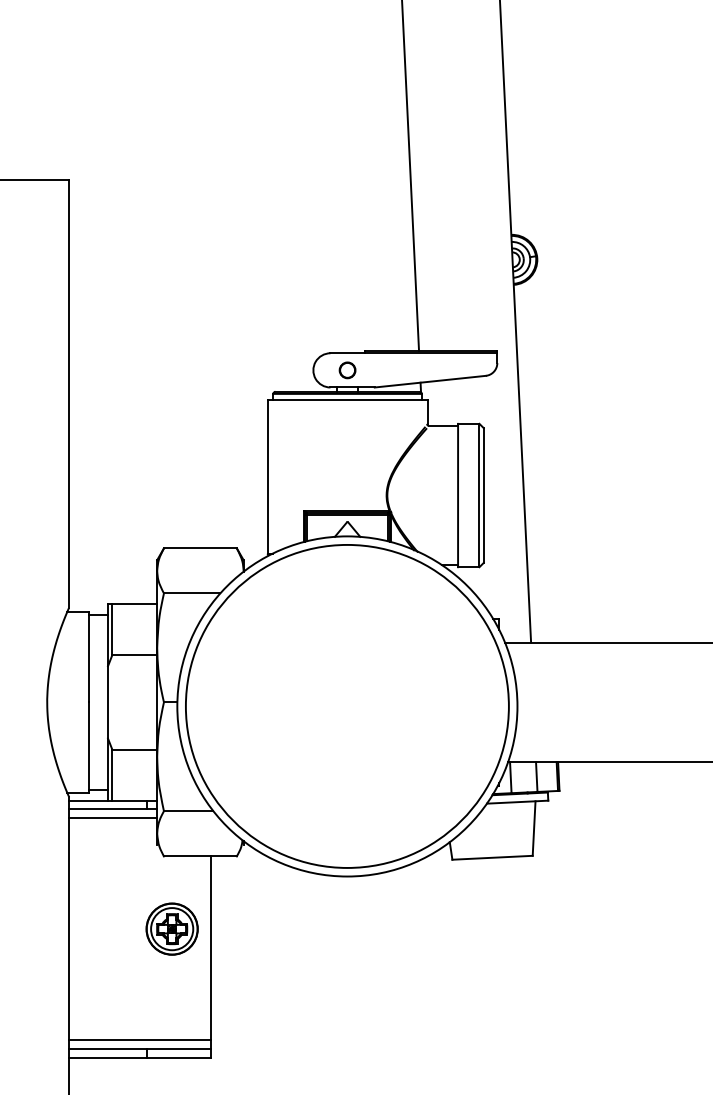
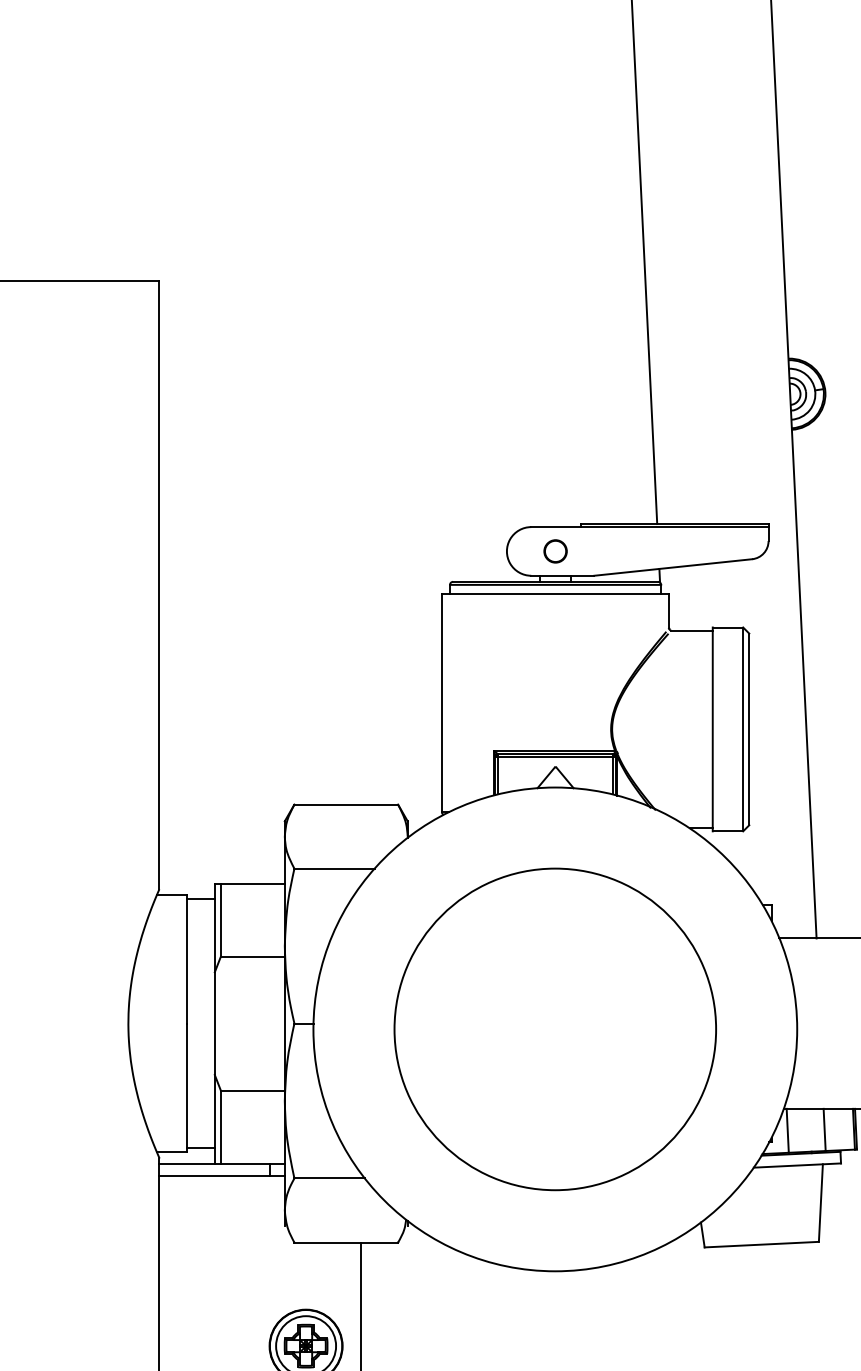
circle: (346, 705) -> (554, 1028), size x0.7
line: (113, 817) -> (222, 1187), removed

